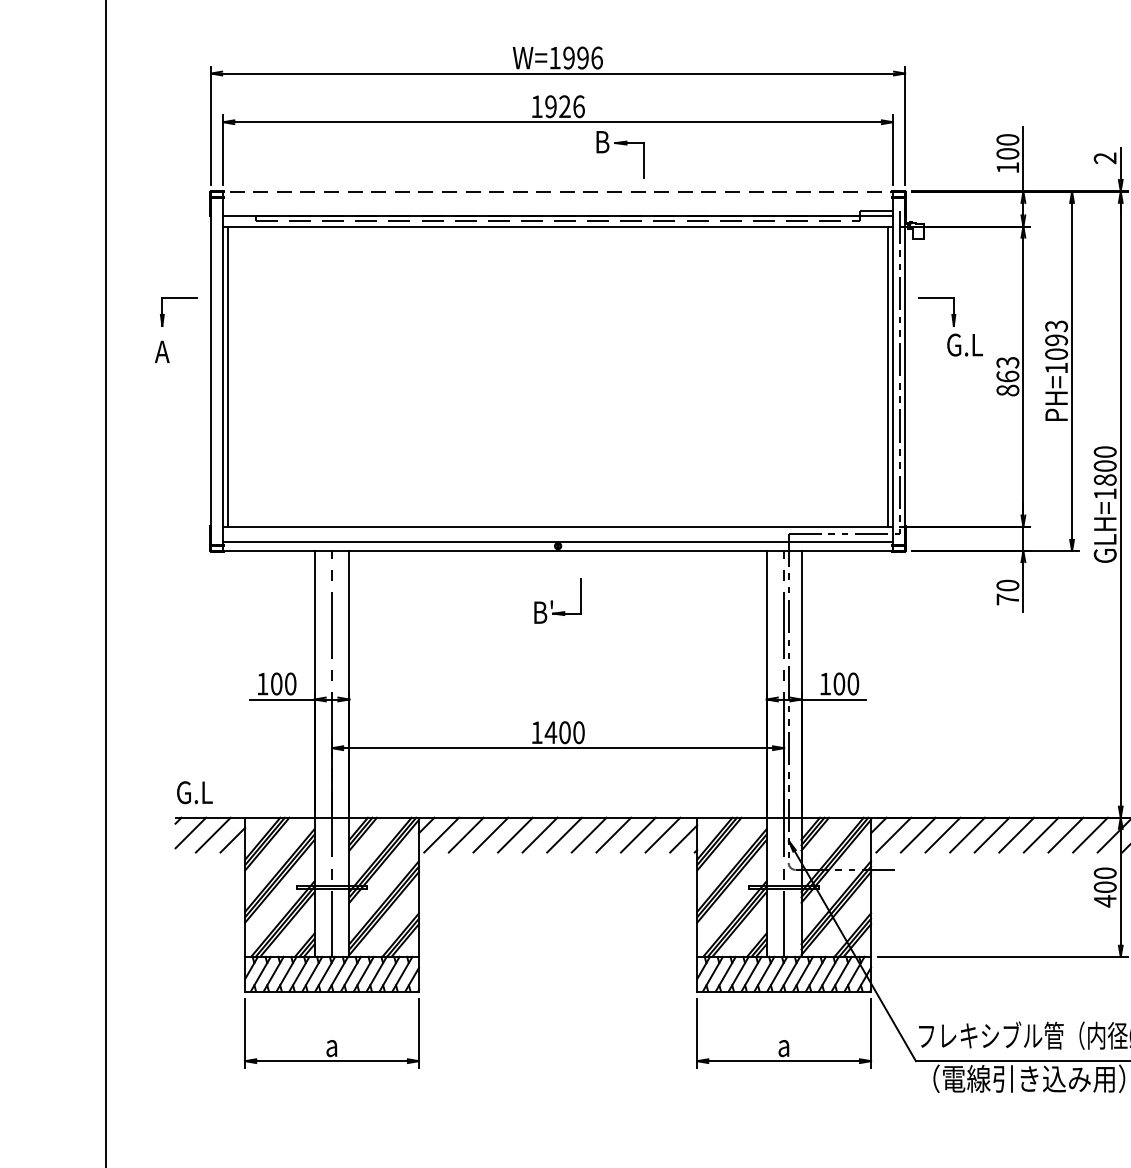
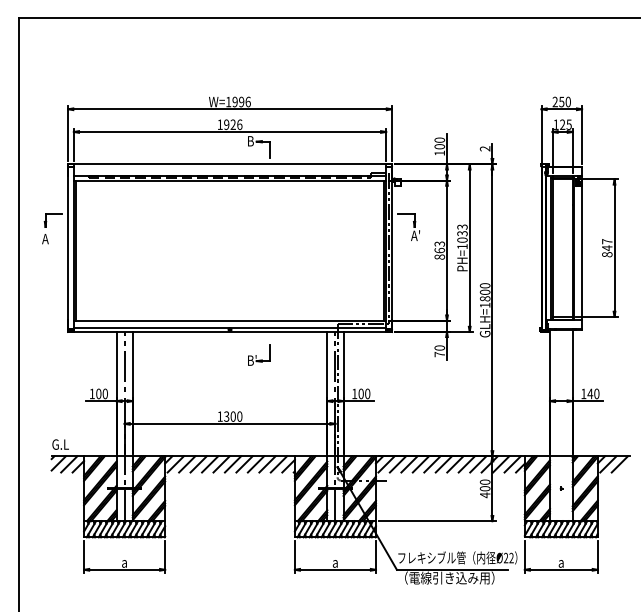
line: (559, 191) -> (230, 164), dashed -> solid
text: (1056, 339) -> (462, 233), PH=1093 -> PH=1033
text: (964, 344) -> (419, 235), G.L -> A'
part: (559, 599) -> (259, 354), moved
text: (550, 732) -> (226, 416), 1400 -> 1300

